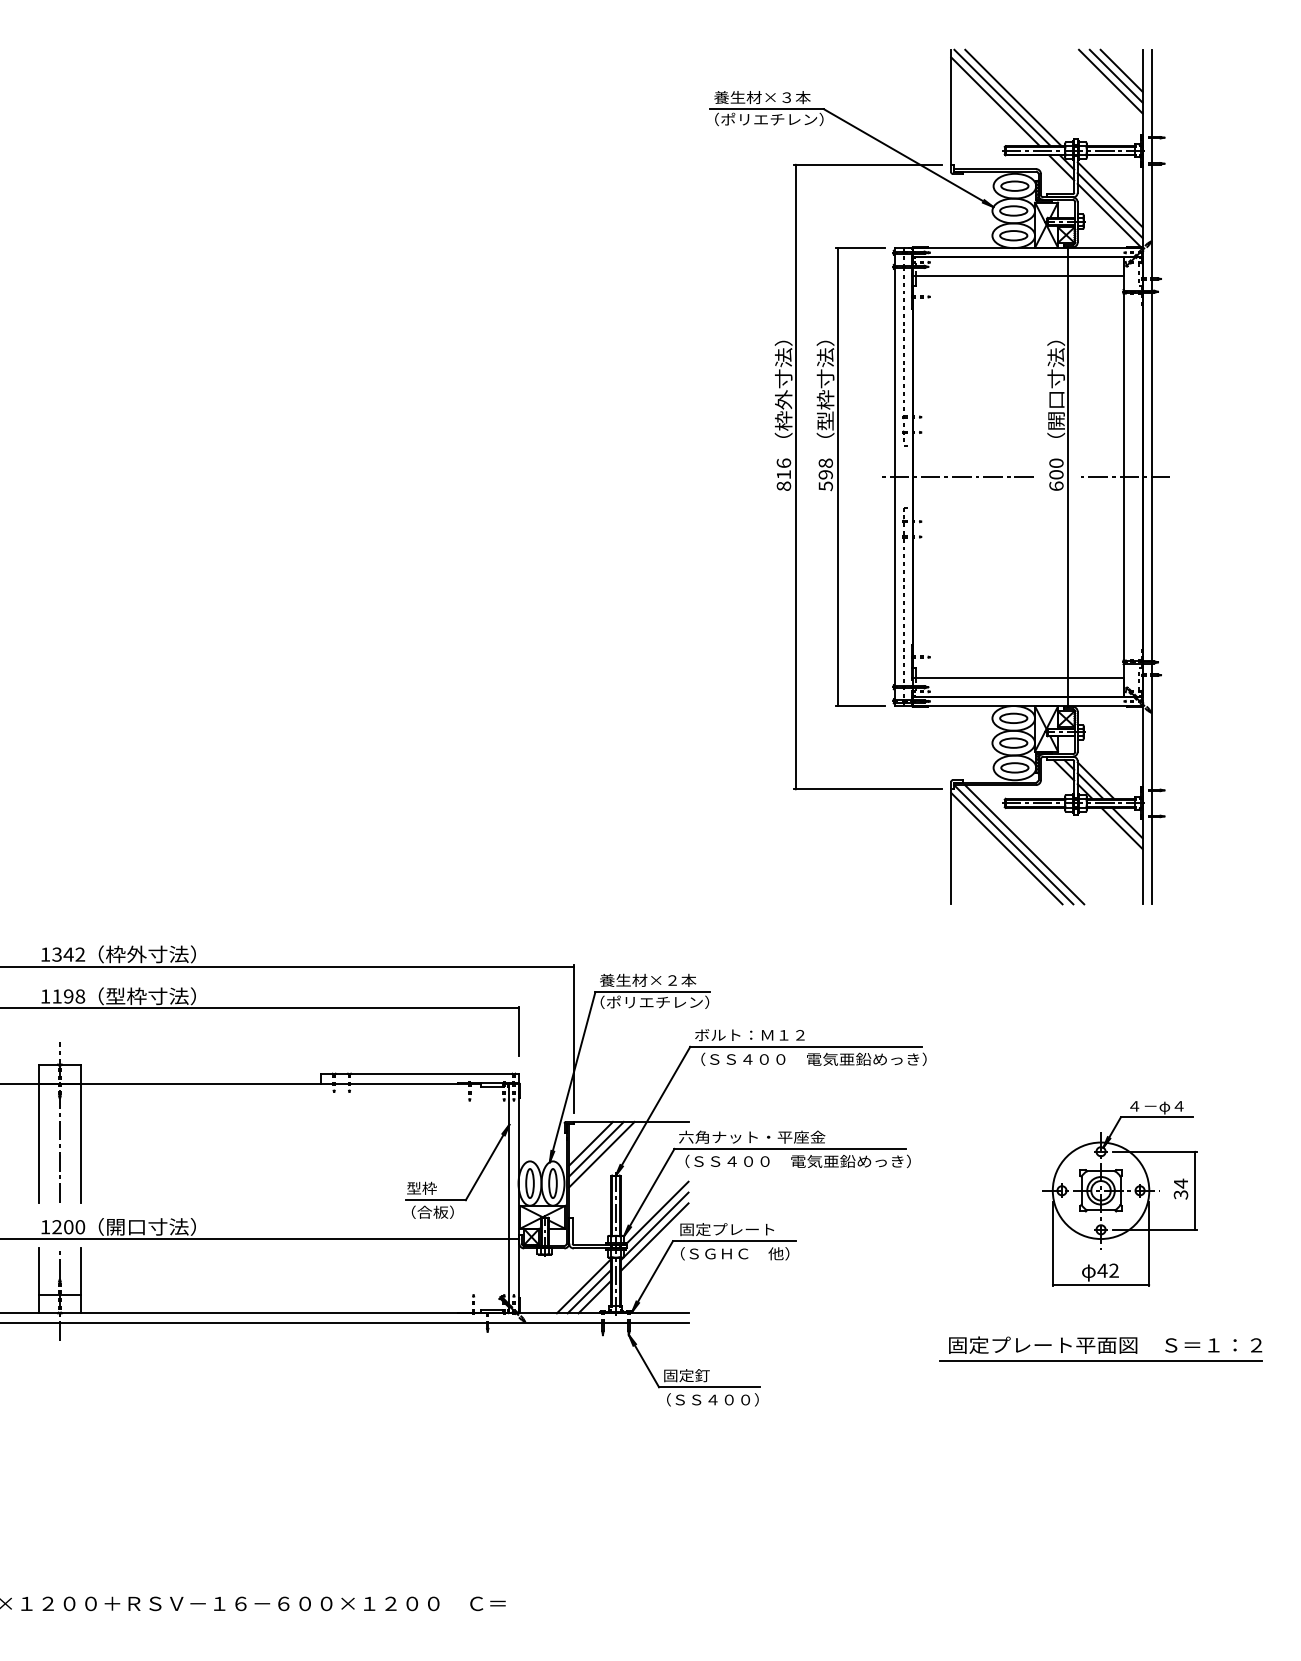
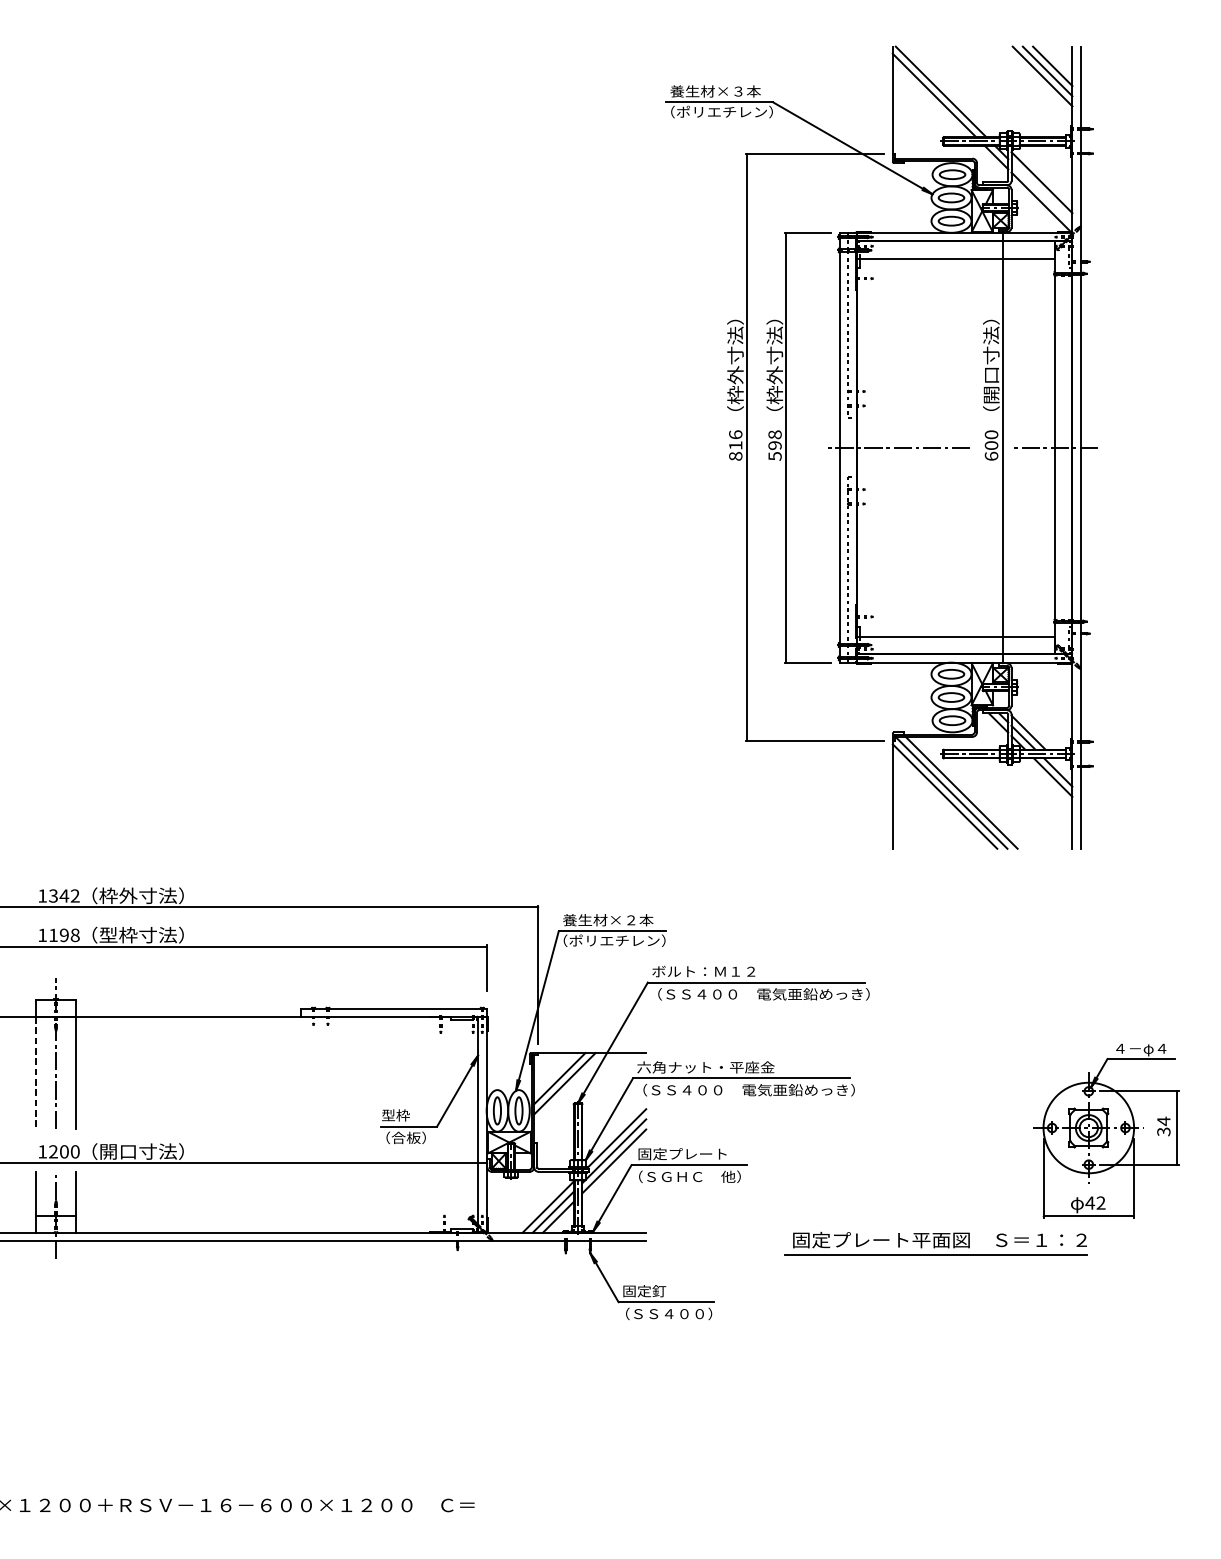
line: (1013, 97) -> (951, 91), removed
line: (1109, 205) -> (1041, 192), removed
text: (825, 410) -> (774, 385), （型枠寸法） -> （枠外寸法）
line: (38, 1143) -> (36, 1073), solid -> dashed
line: (590, 1143) -> (554, 1073), removed
part: (1119, 1193) -> (1106, 1130), moved
part: (1100, 1348) -> (935, 1243), moved

